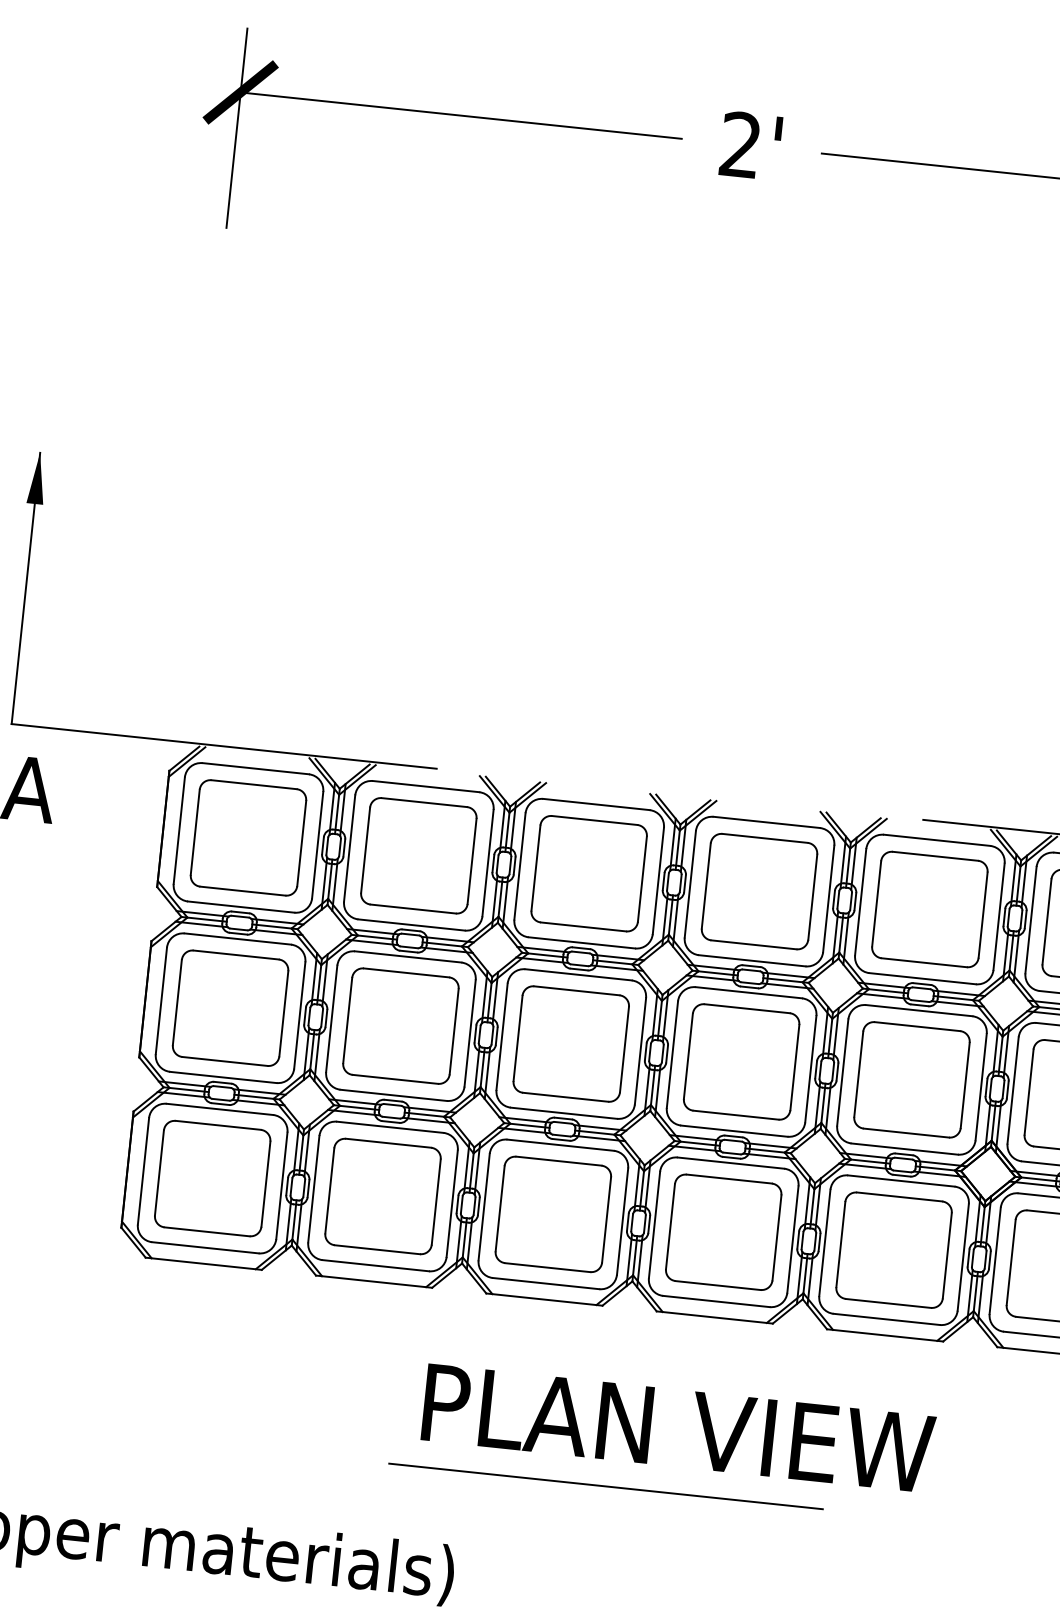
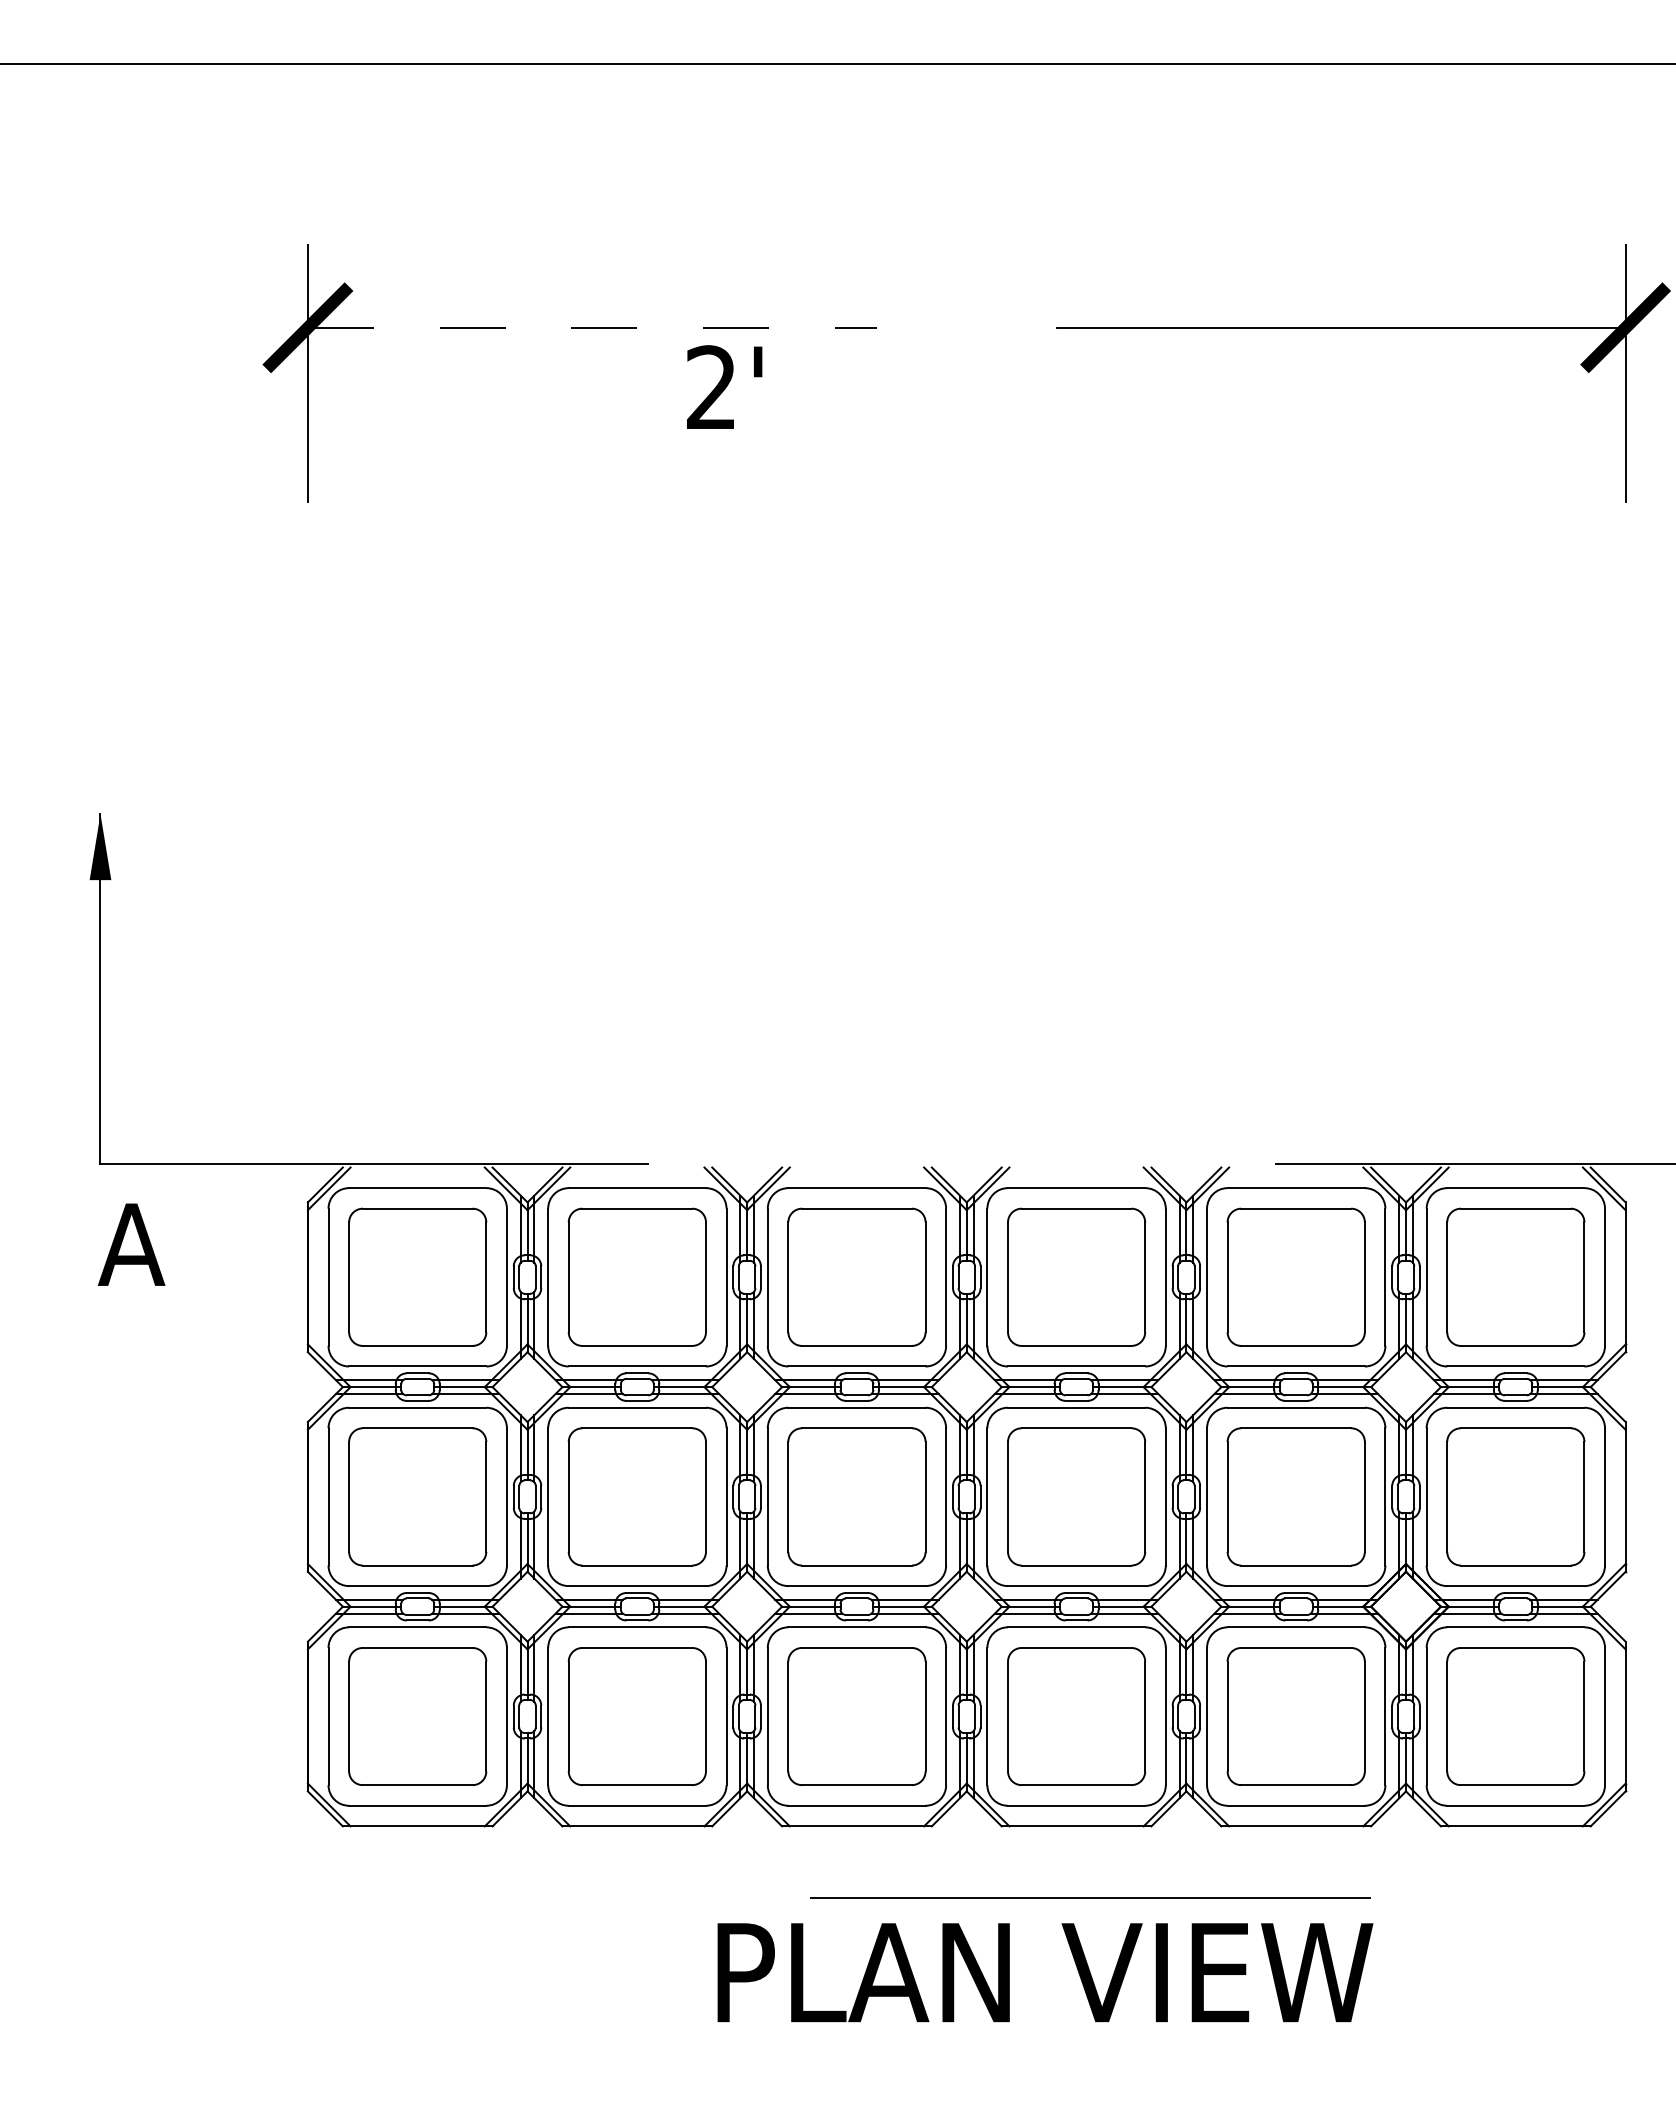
line: (461, 115) -> (592, 327), solid -> dashed
text: (750, 145) -> (724, 386), moved
line: (606, 1485) -> (1090, 1897), moved

